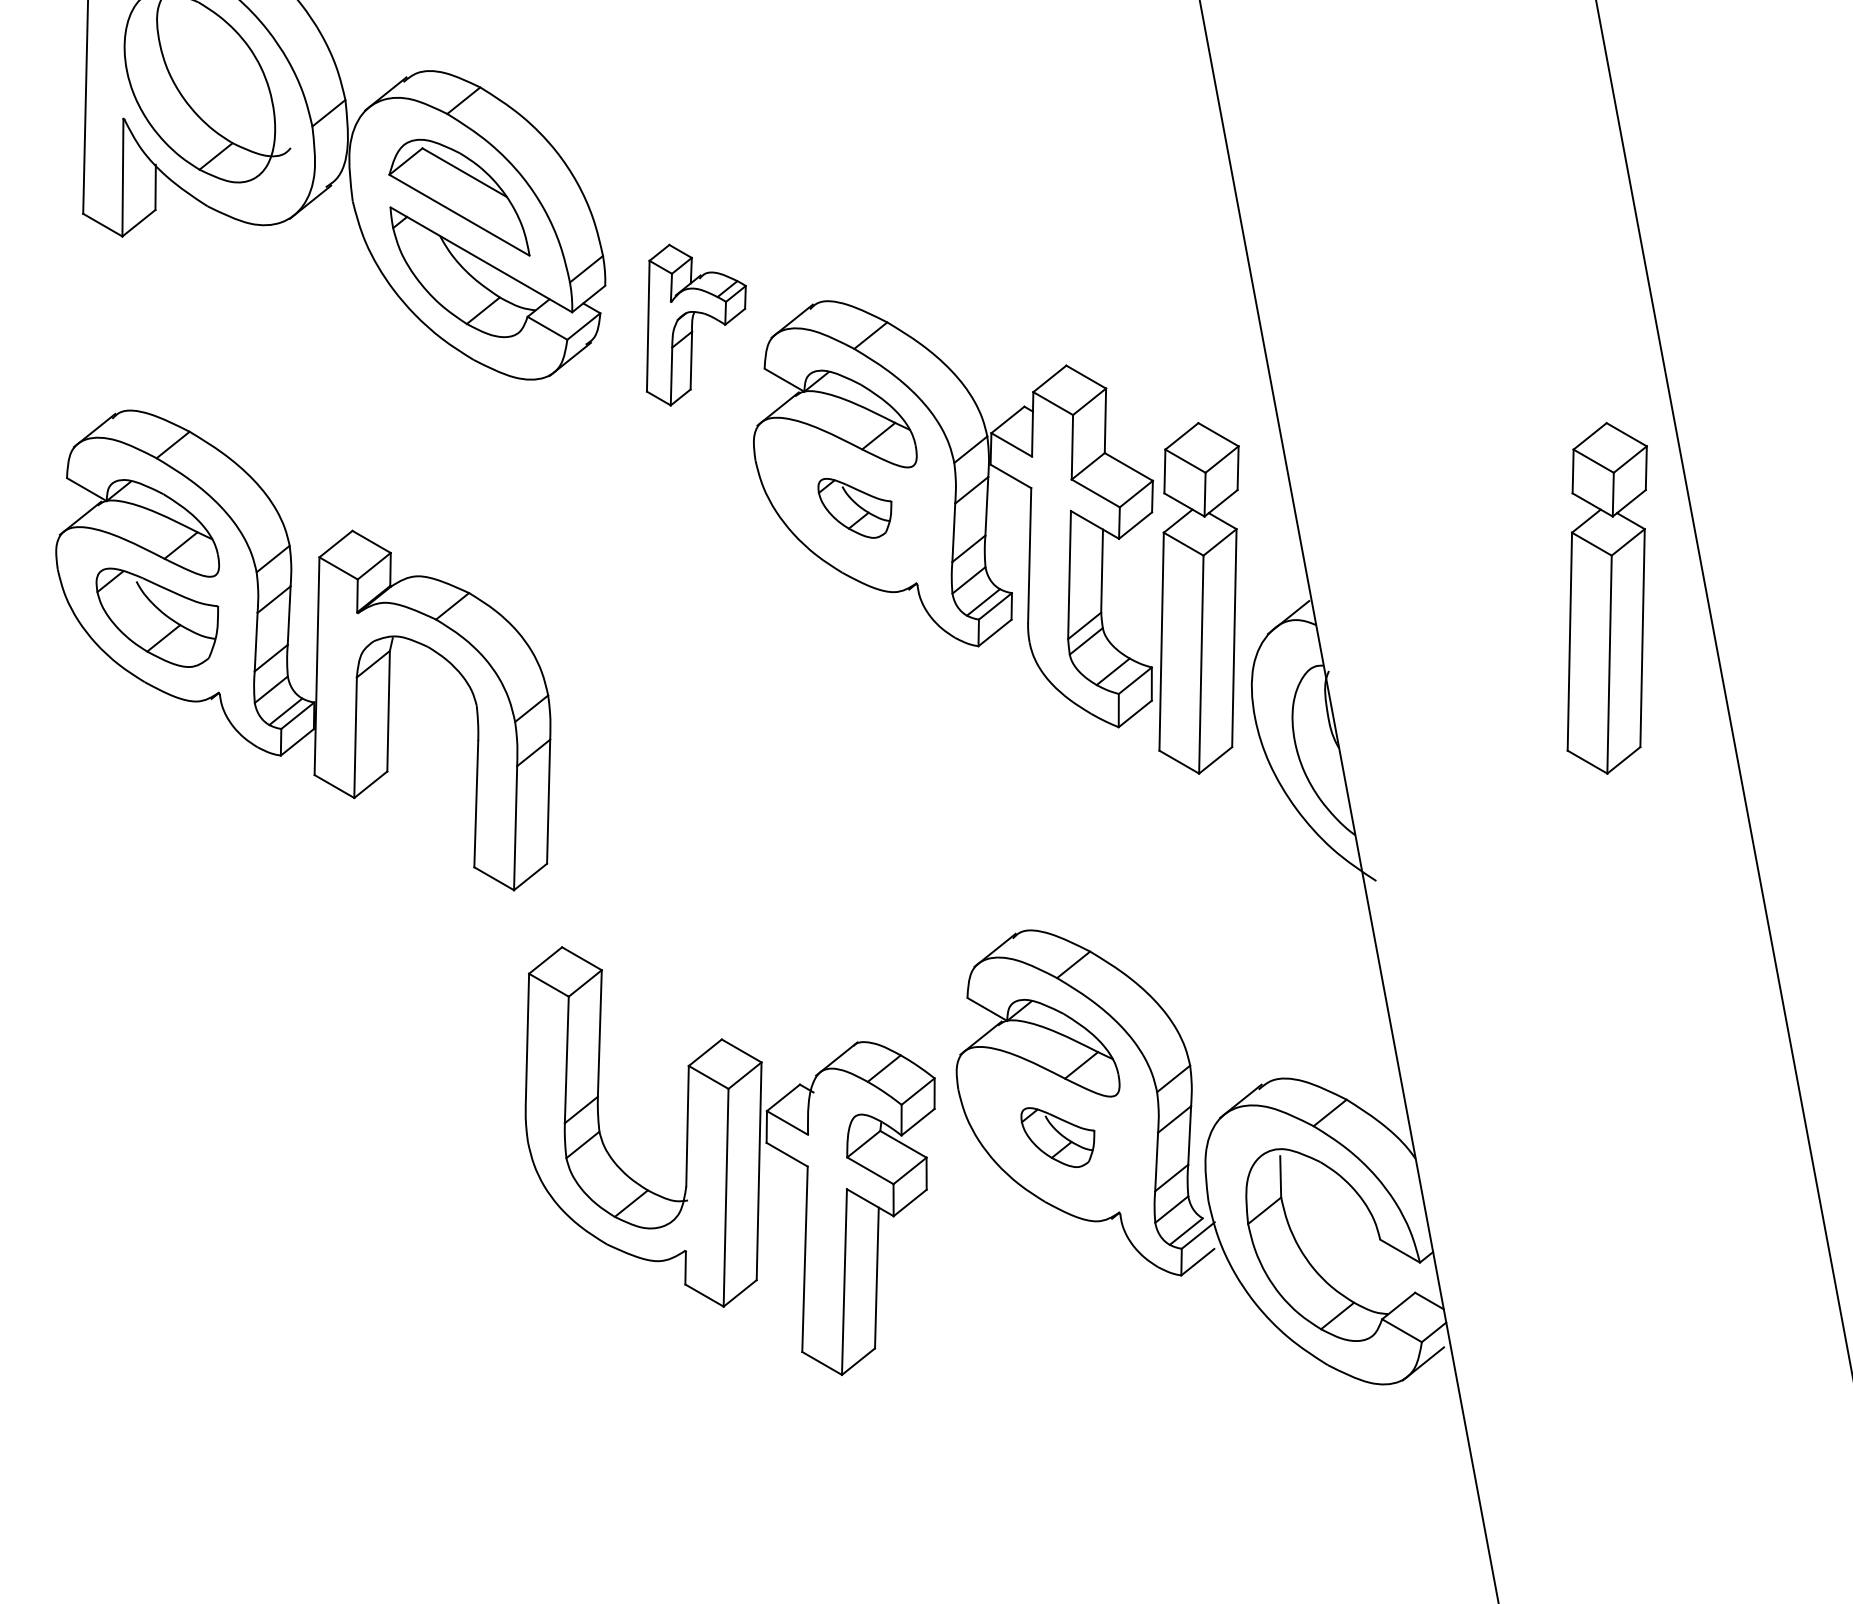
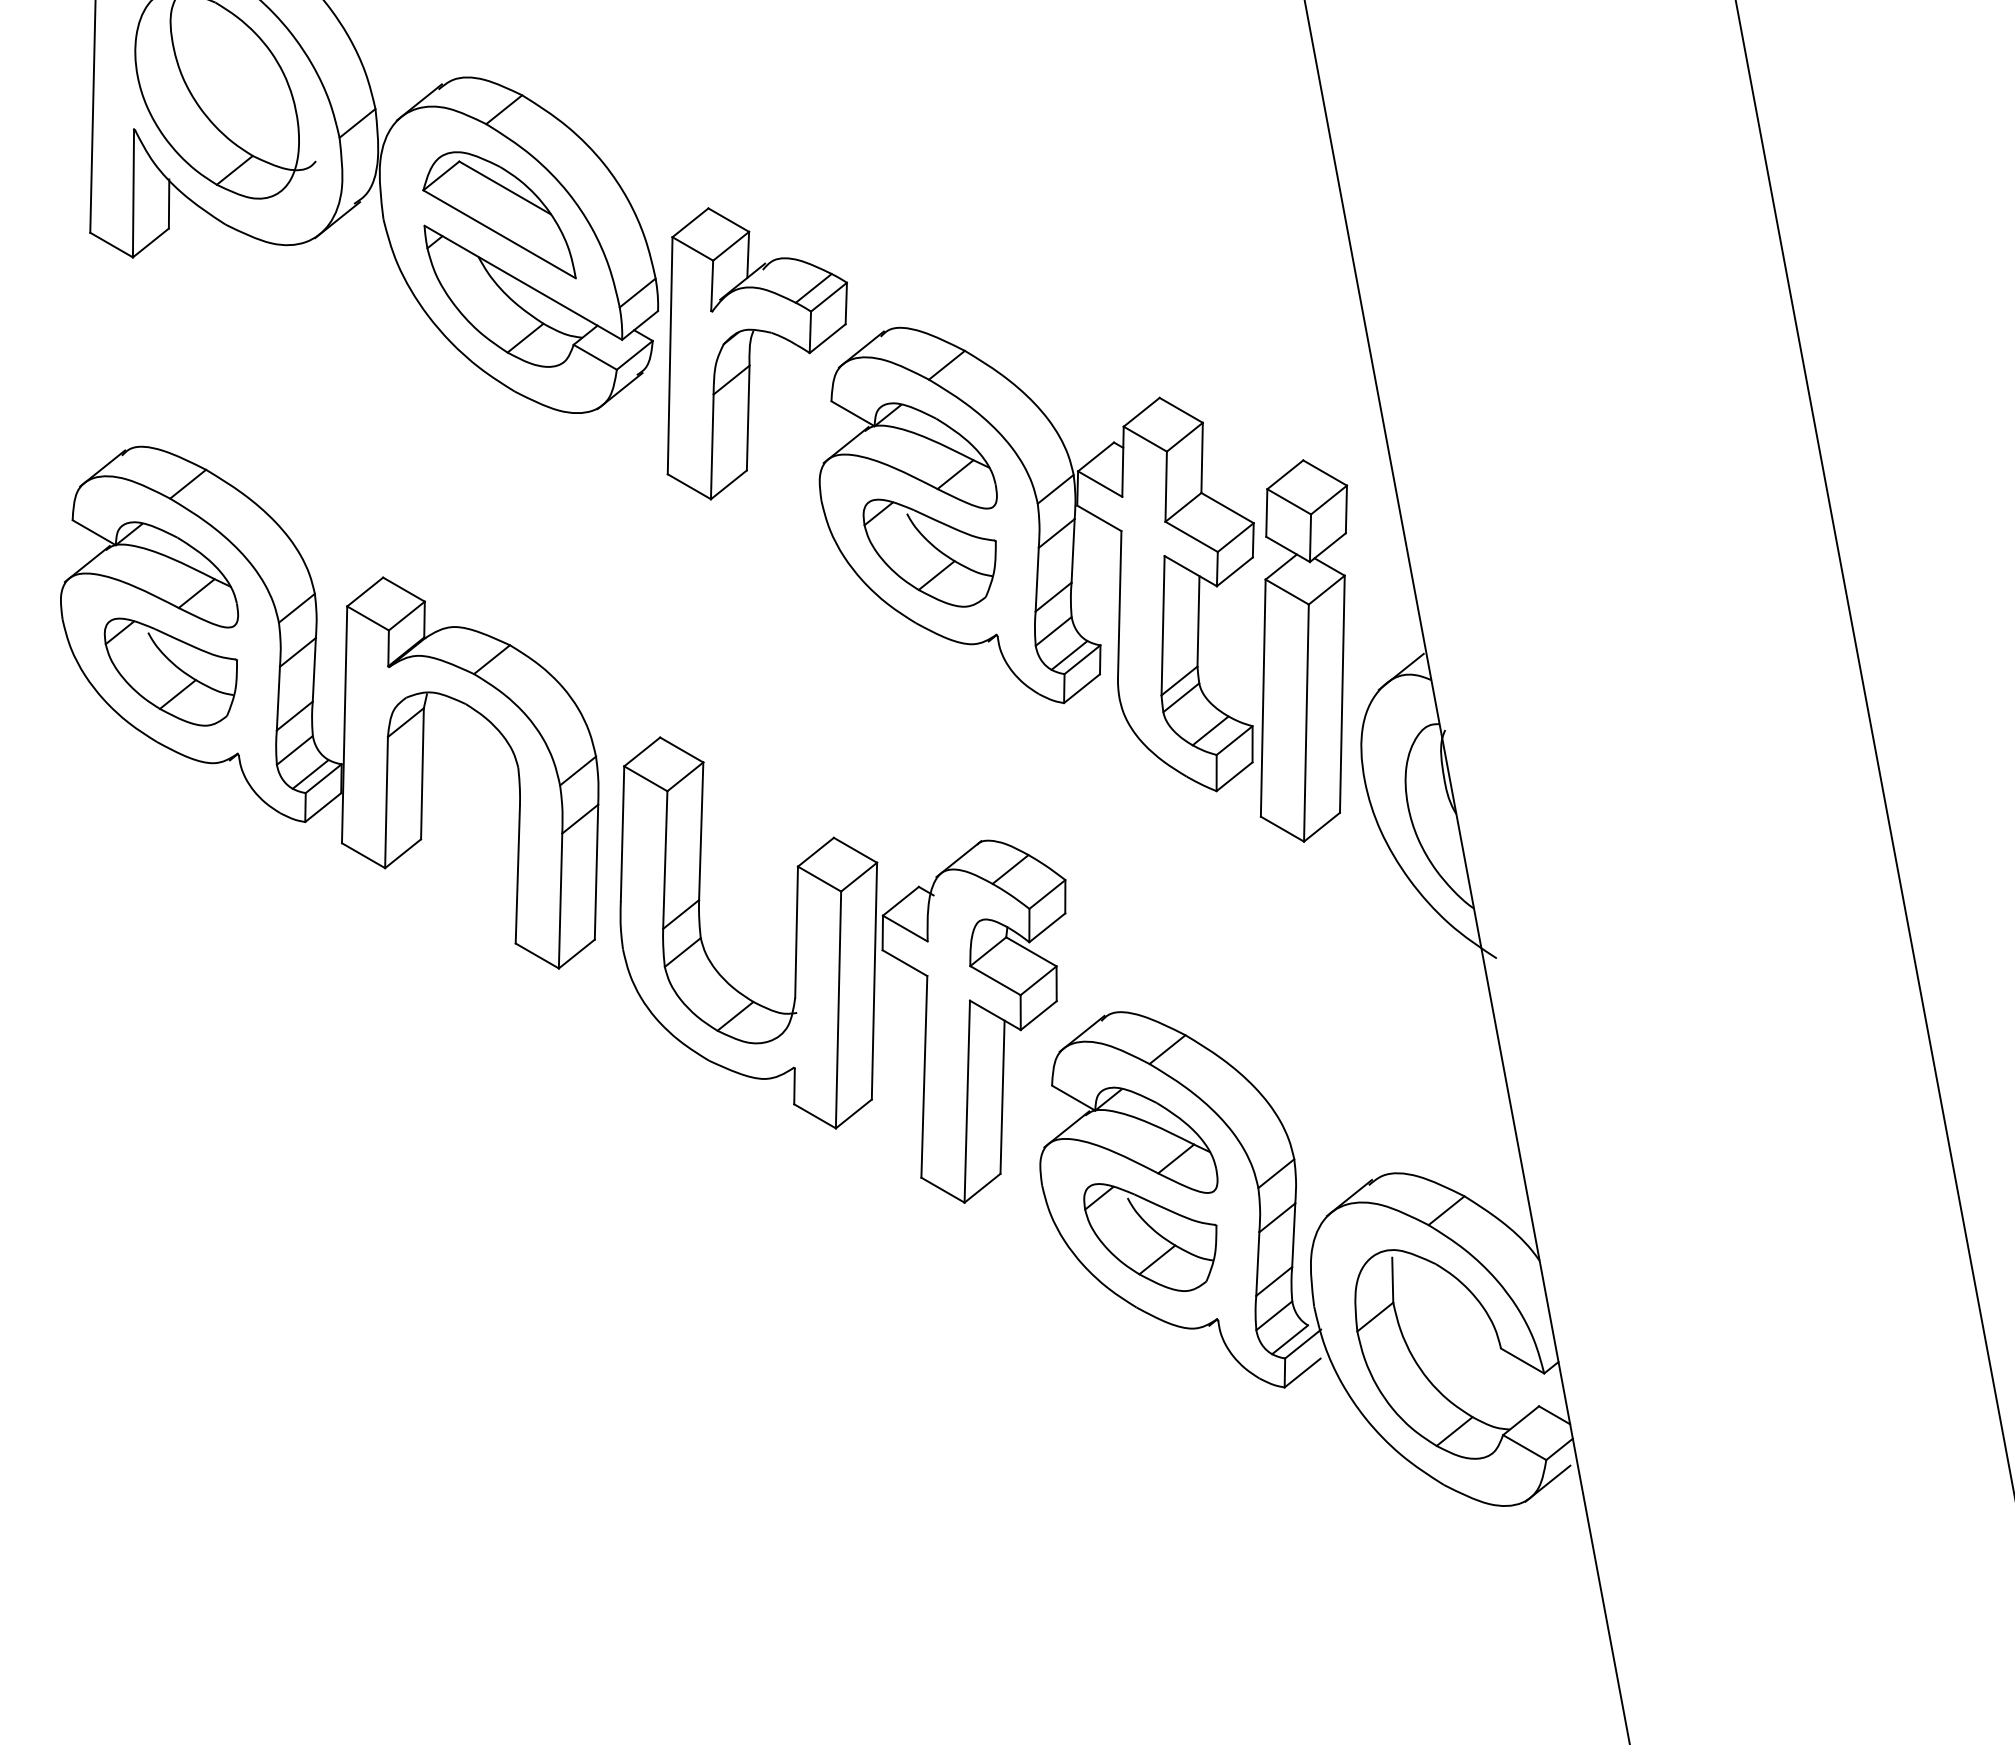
part: (695, 324) -> (756, 353), size x1.67
part: (854, 507) -> (929, 552), size x1.67
part: (1606, 597) -> (1747, 650), removed
part: (1057, 1137) -> (1150, 1237), size x1.67
part: (729, 1160) -> (842, 969), moved

